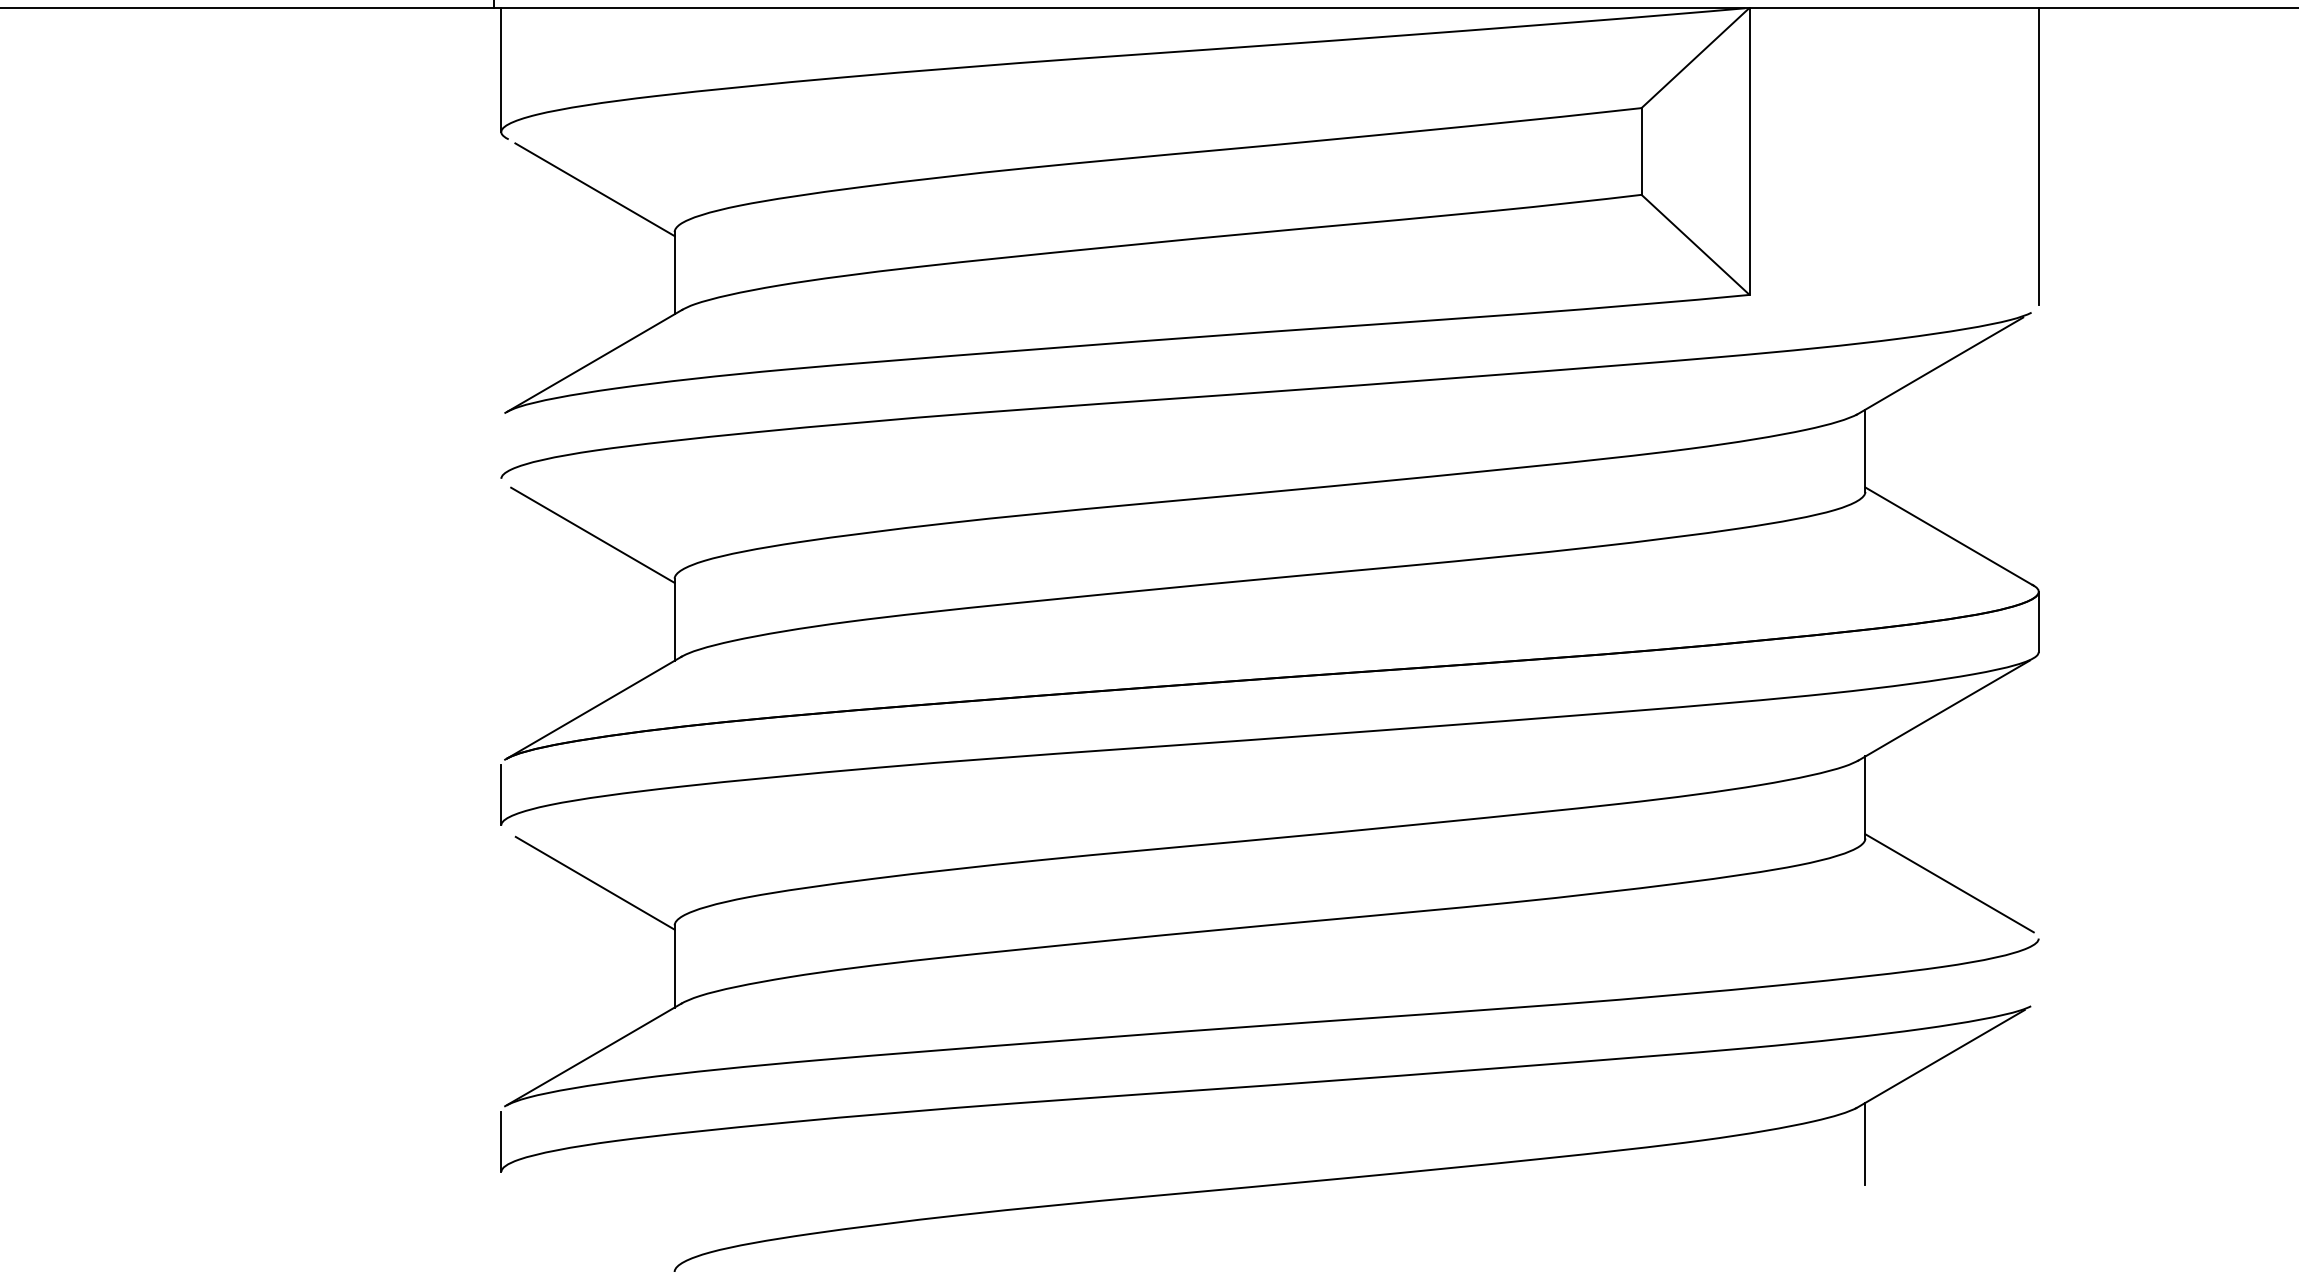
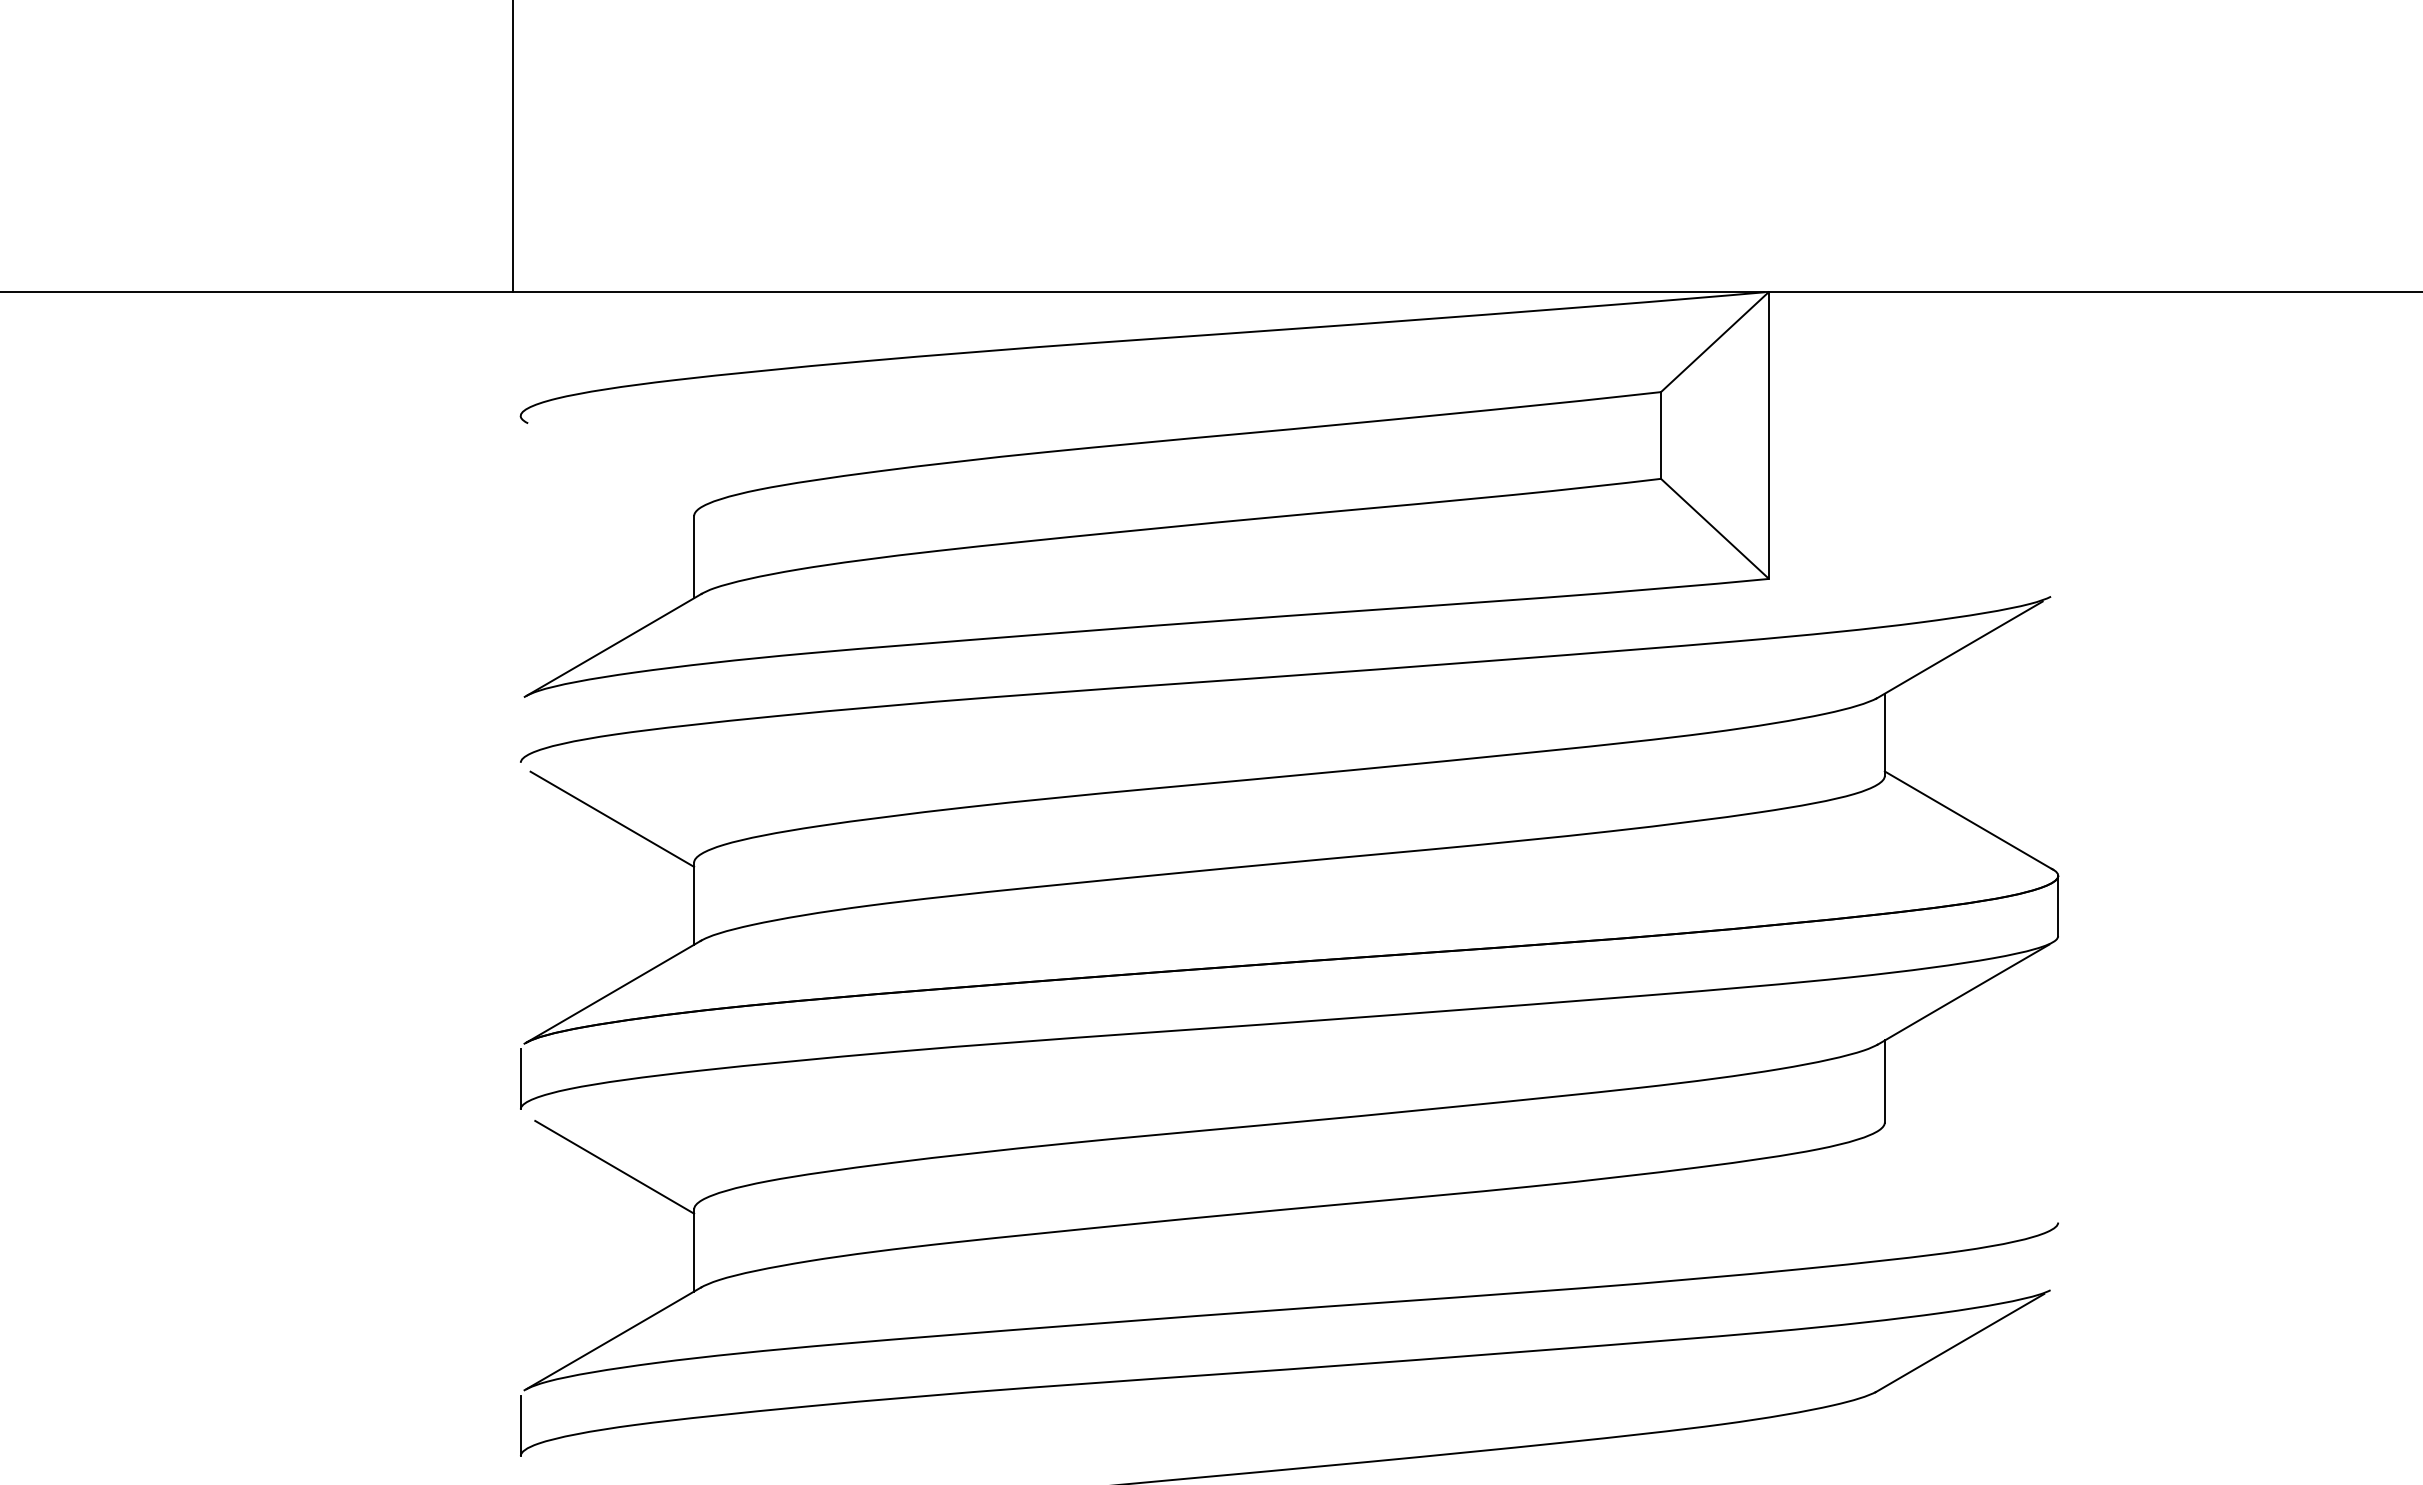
line: (501, 69) -> (520, 353), removed
line: (2039, 156) -> (2058, 440), removed
line: (595, 189) -> (614, 473), removed
line: (1949, 883) -> (1968, 1167), removed
line: (1865, 1143) -> (1884, 1427), removed

